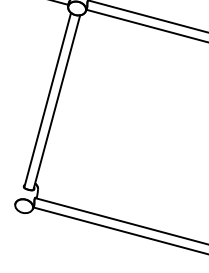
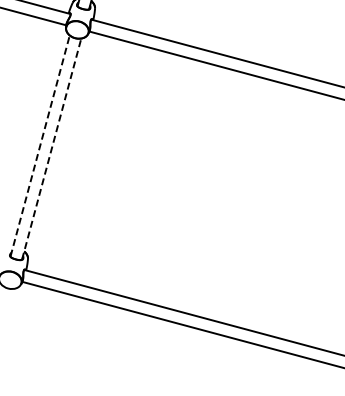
line: (47, 99) -> (40, 145), solid -> dashed
line: (56, 102) -> (51, 148), solid -> dashed

